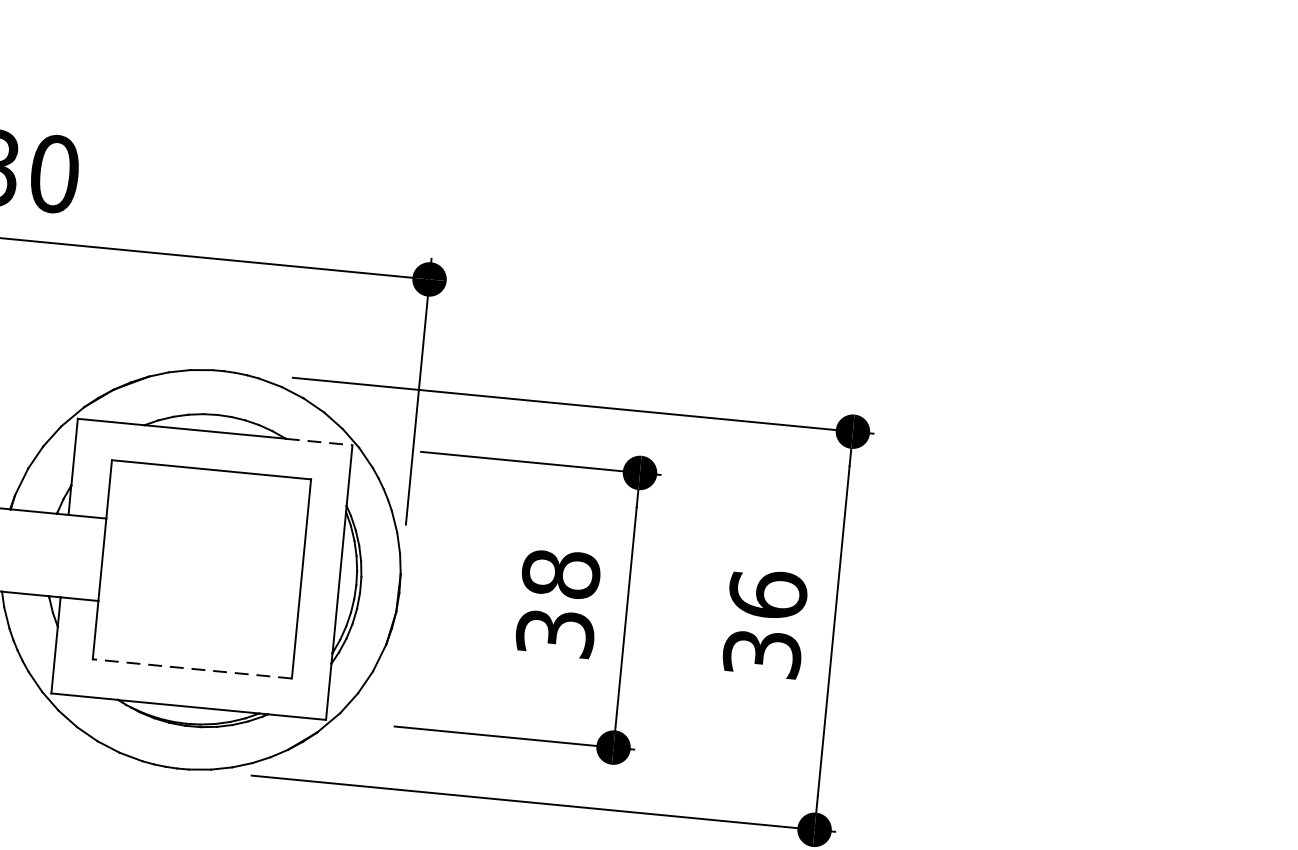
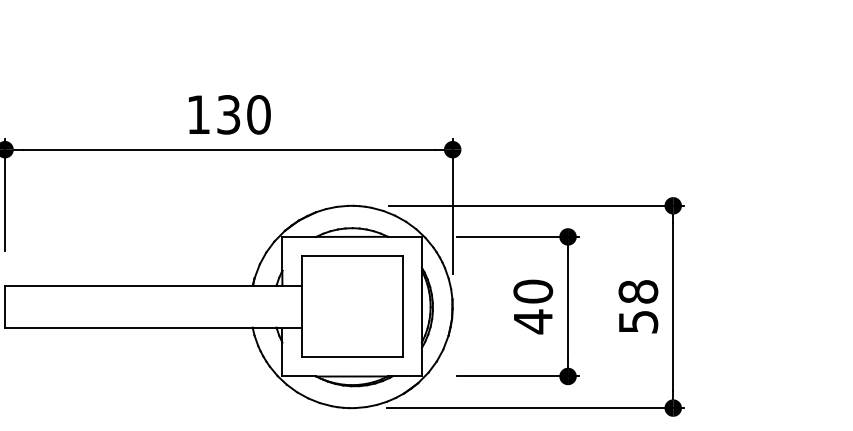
line: (320, 441) -> (405, 236), dashed -> solid
text: (558, 603) -> (533, 306), 38 -> 40
text: (765, 621) -> (638, 305), 36 -> 58
line: (192, 669) -> (352, 357), dashed -> solid

